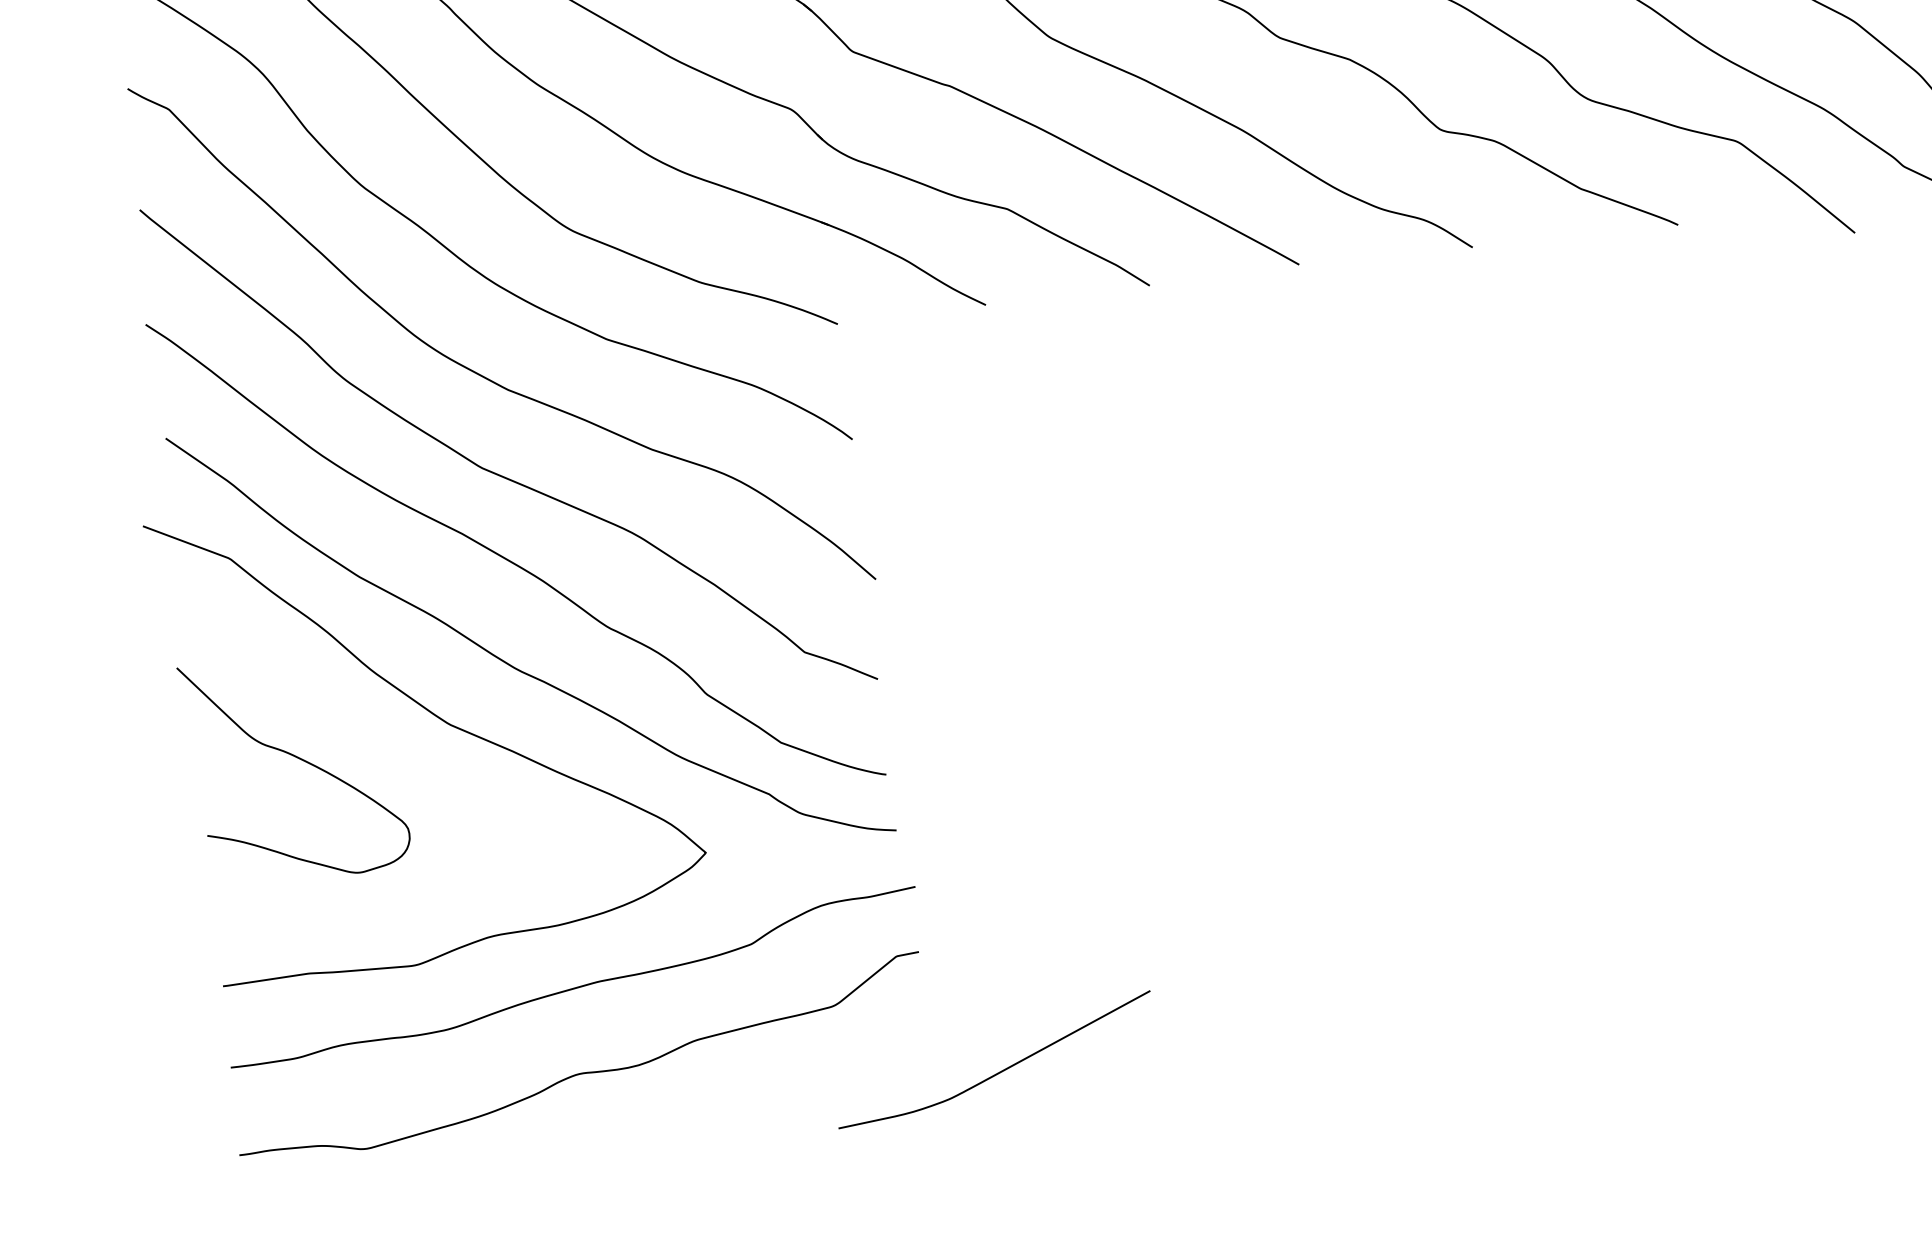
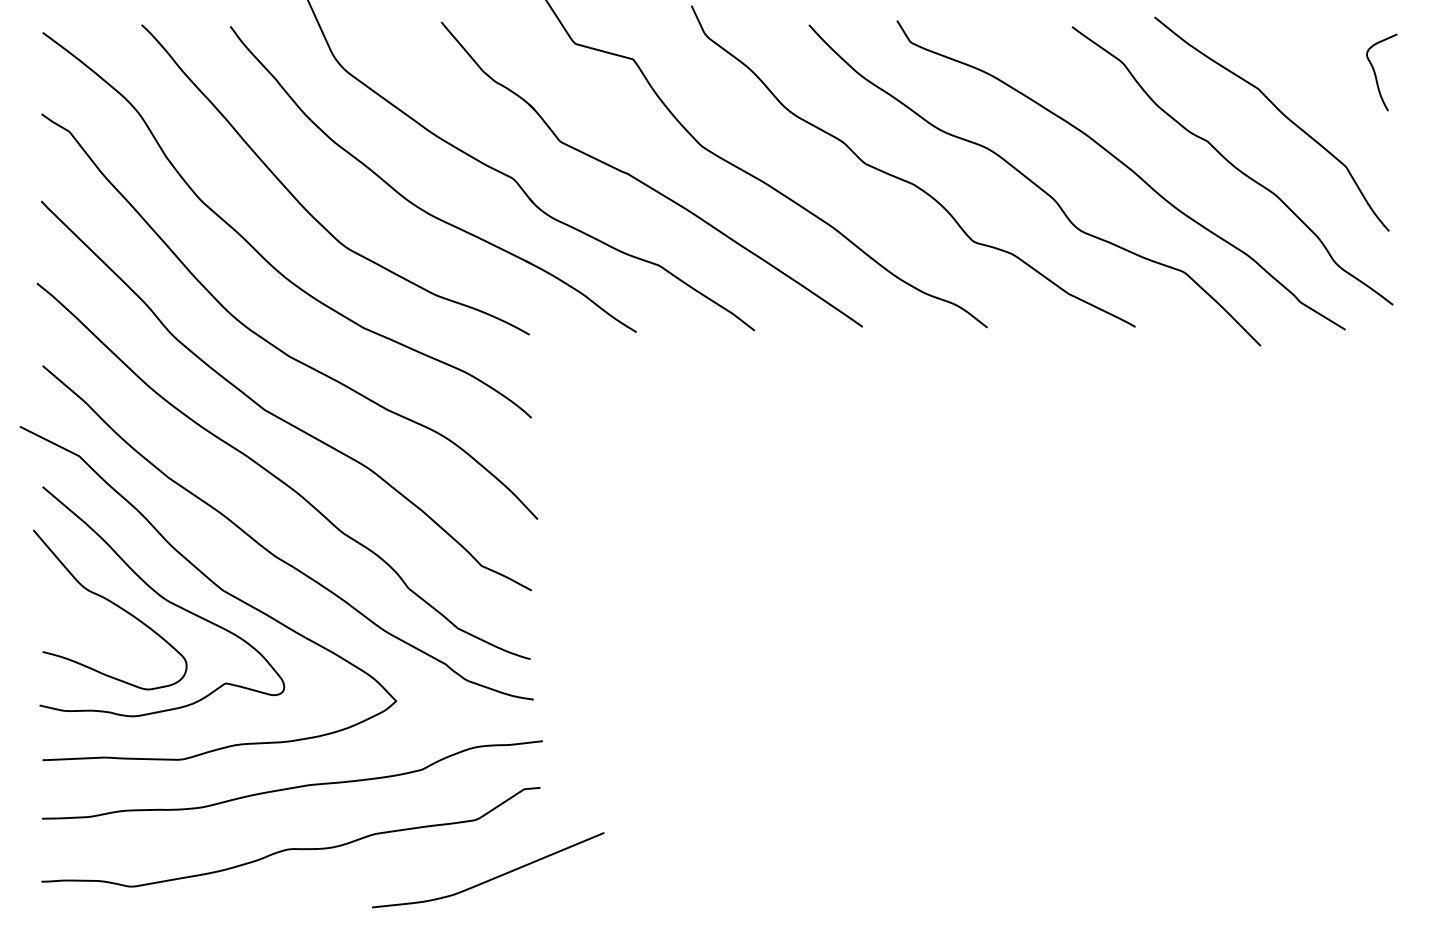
curve: (367, 745) -> (163, 599), added
curve: (1000, 1070) -> (491, 878), moved

